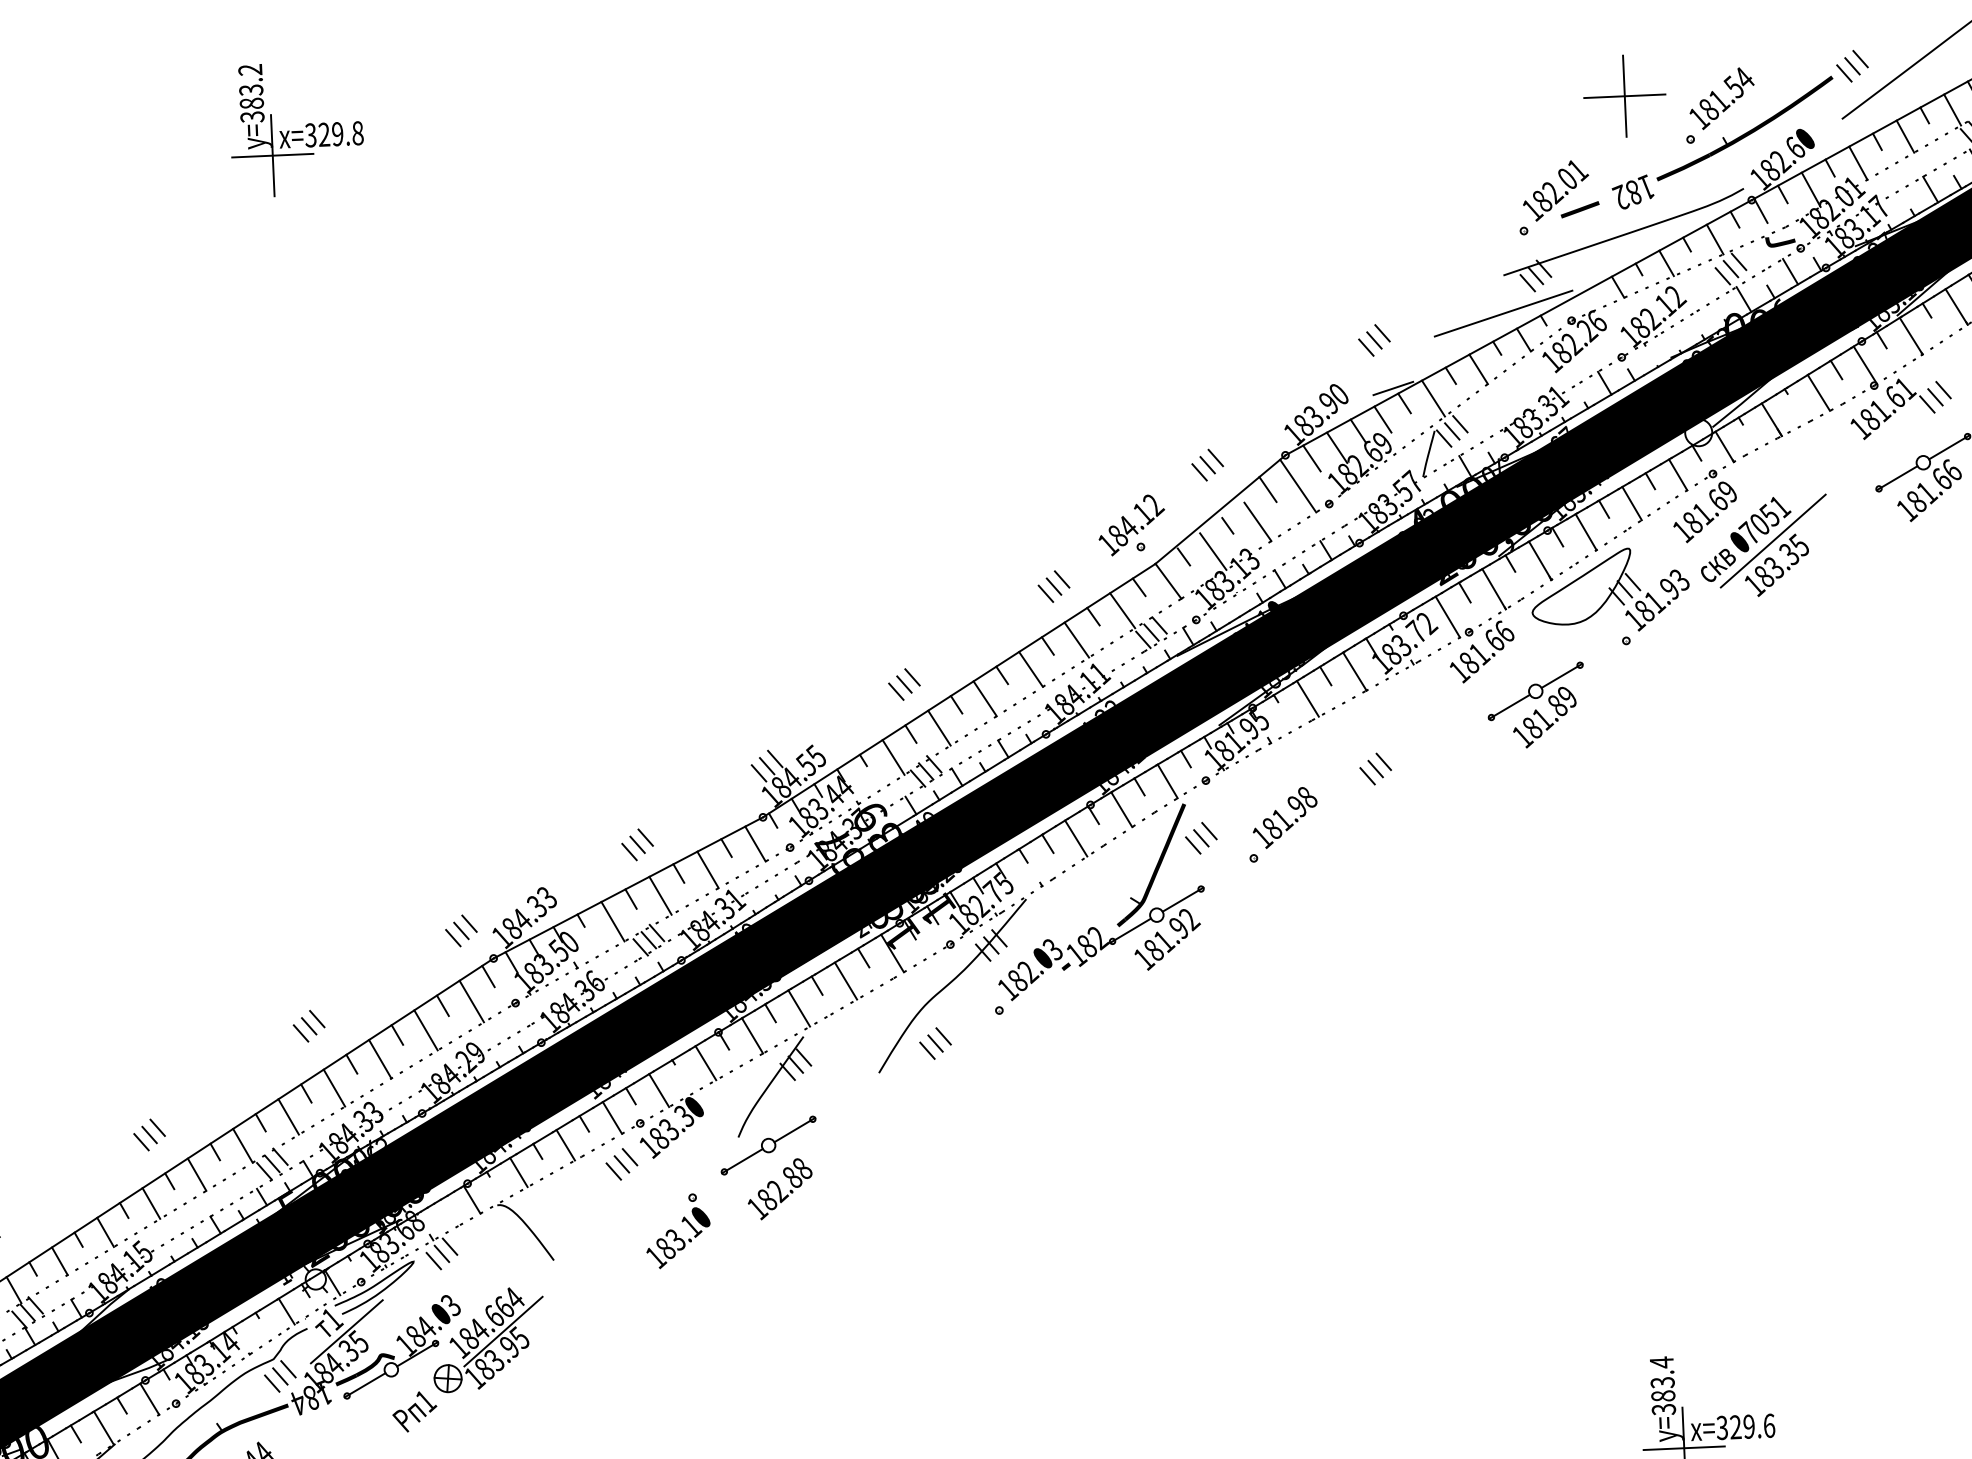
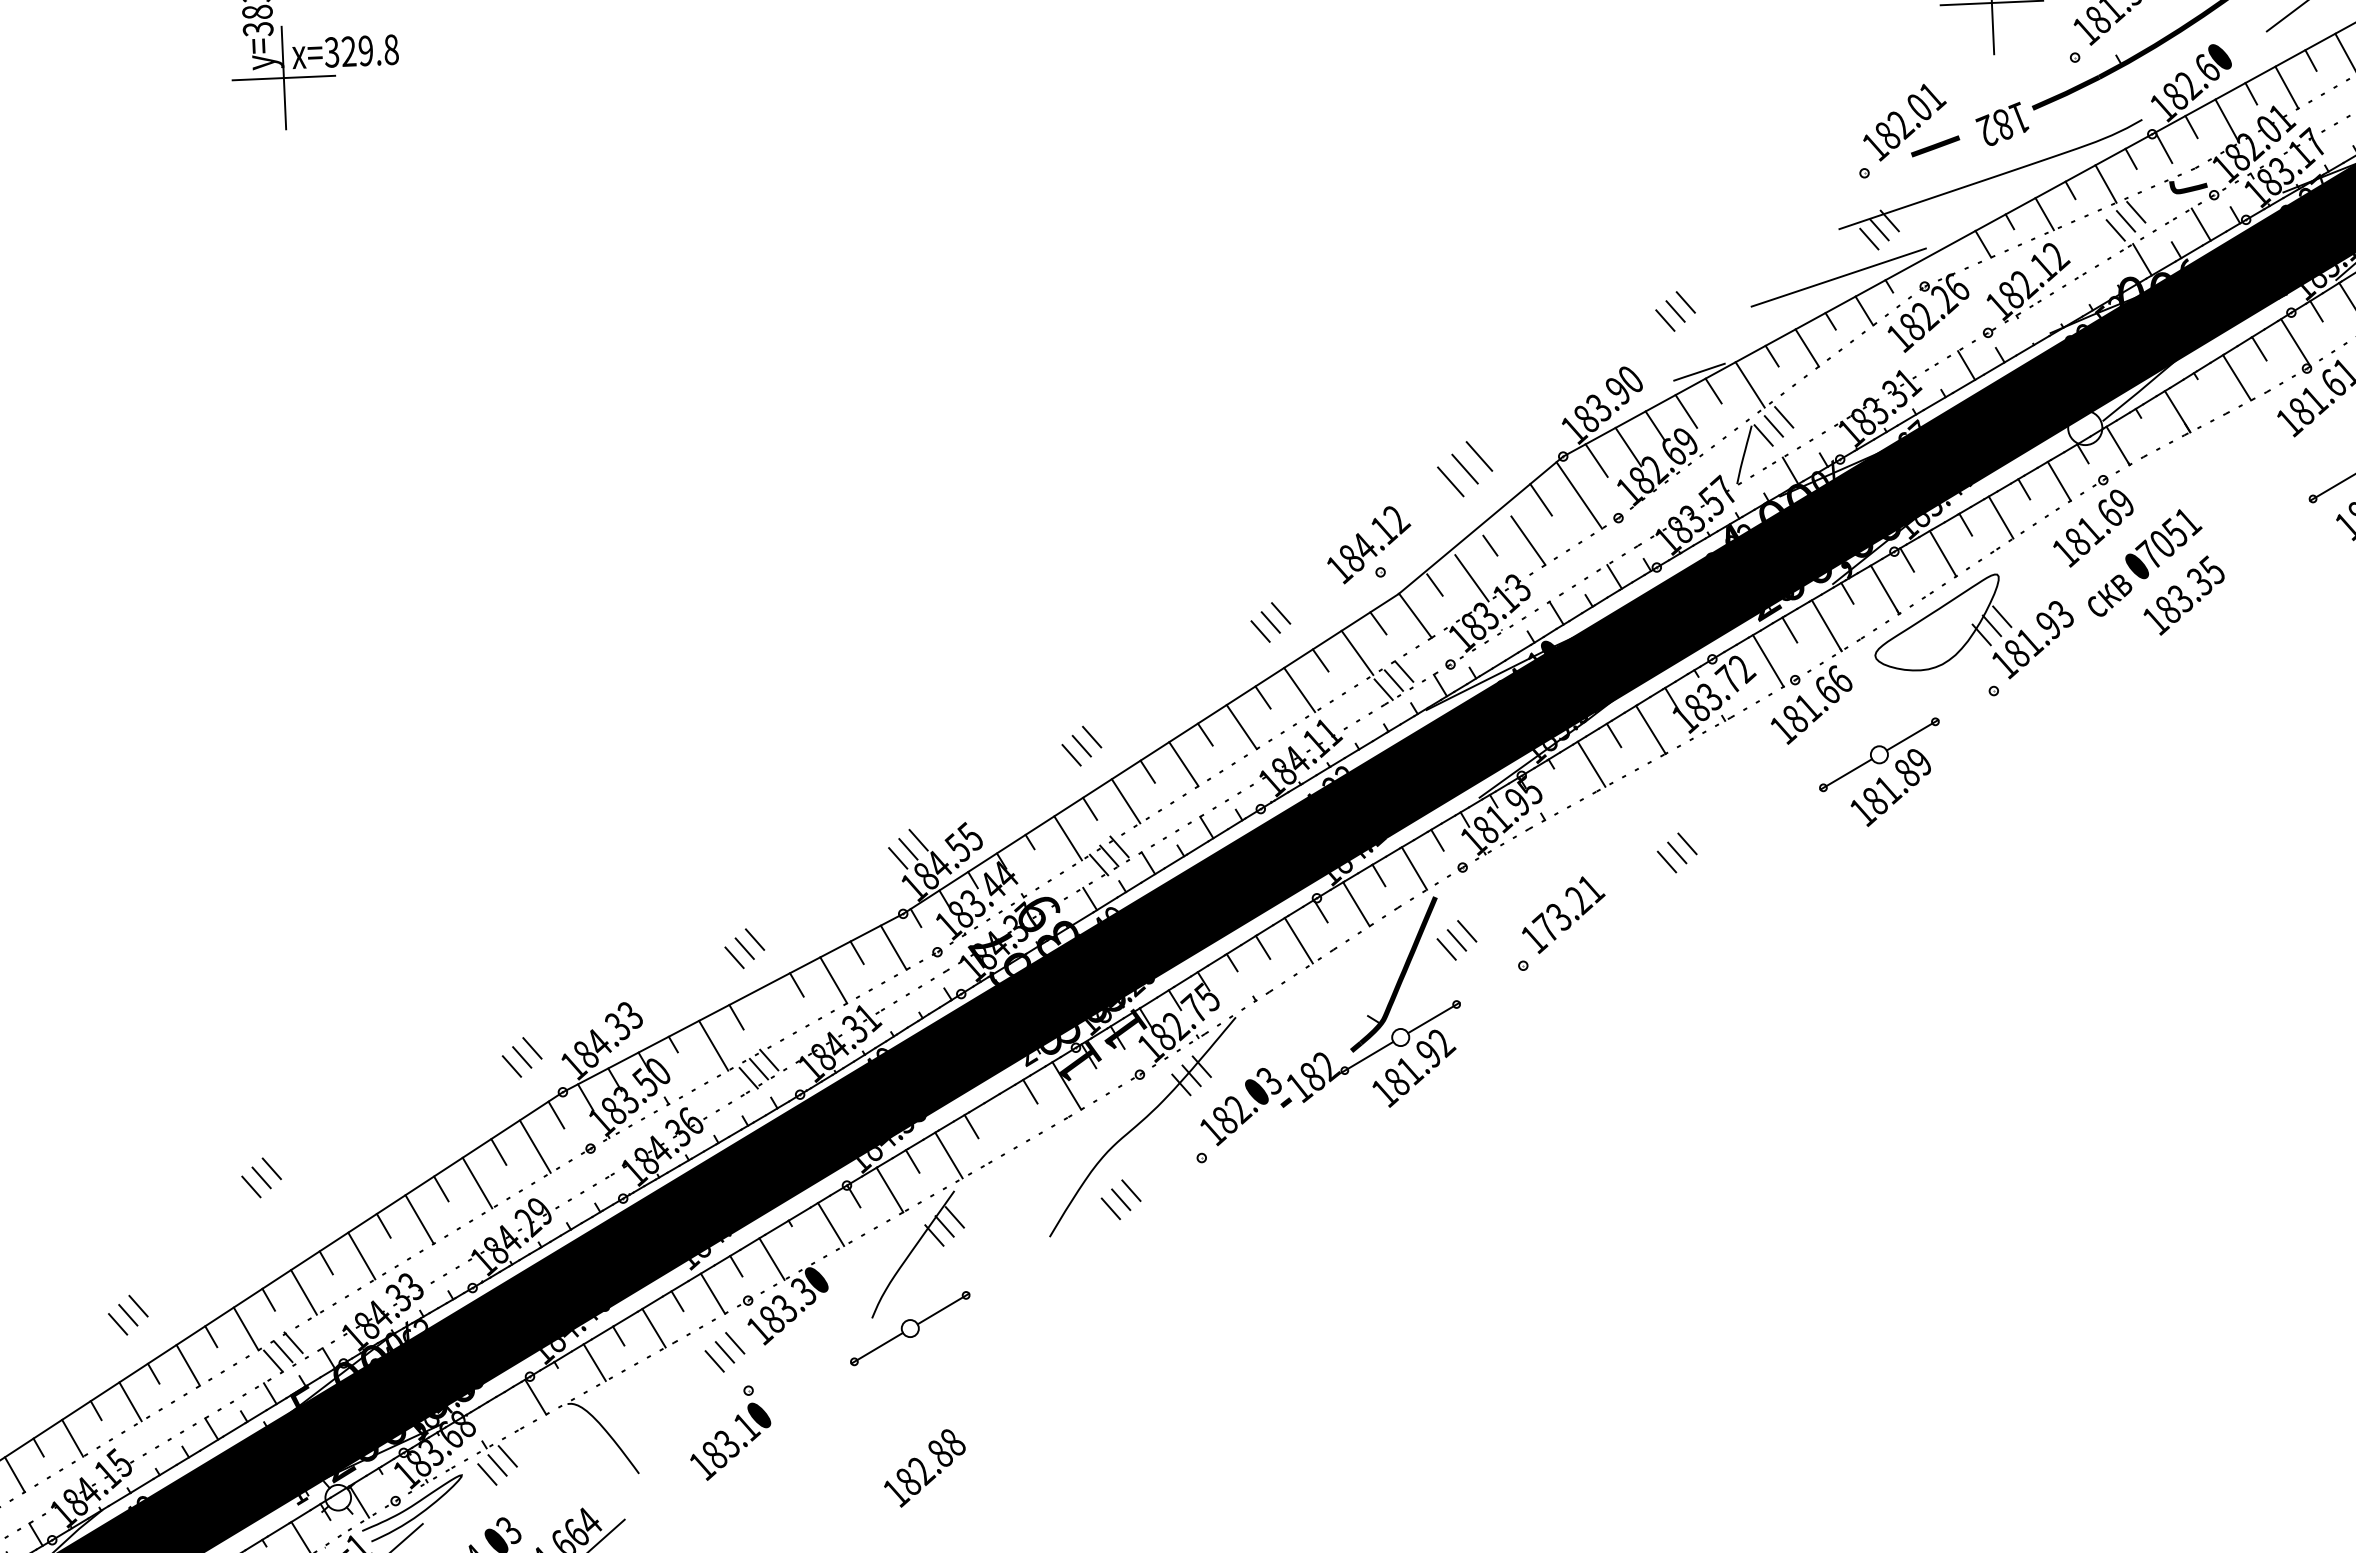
part: (1207, 464) -> (1464, 468), size x1.4
line: (1772, 540) -> (2178, 564), removed
text: (1289, 812) -> (1568, 907), 181.98 -> 173.21
line: (660, 895) -> (773, 1012), removed
line: (845, 980) -> (1007, 1120), removed
part: (308, 1026) -> (260, 1178), moved
text: (779, 1189) -> (924, 1468), moved
part: (678, 1231) -> (730, 1433), moved

